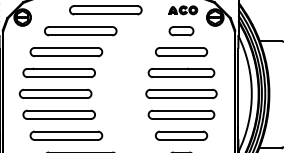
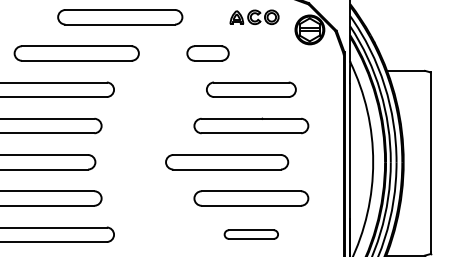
part: (181, 31) -> (208, 54), moved
part: (181, 93) -> (227, 161), moved
part: (181, 135) -> (251, 234), size x0.6

